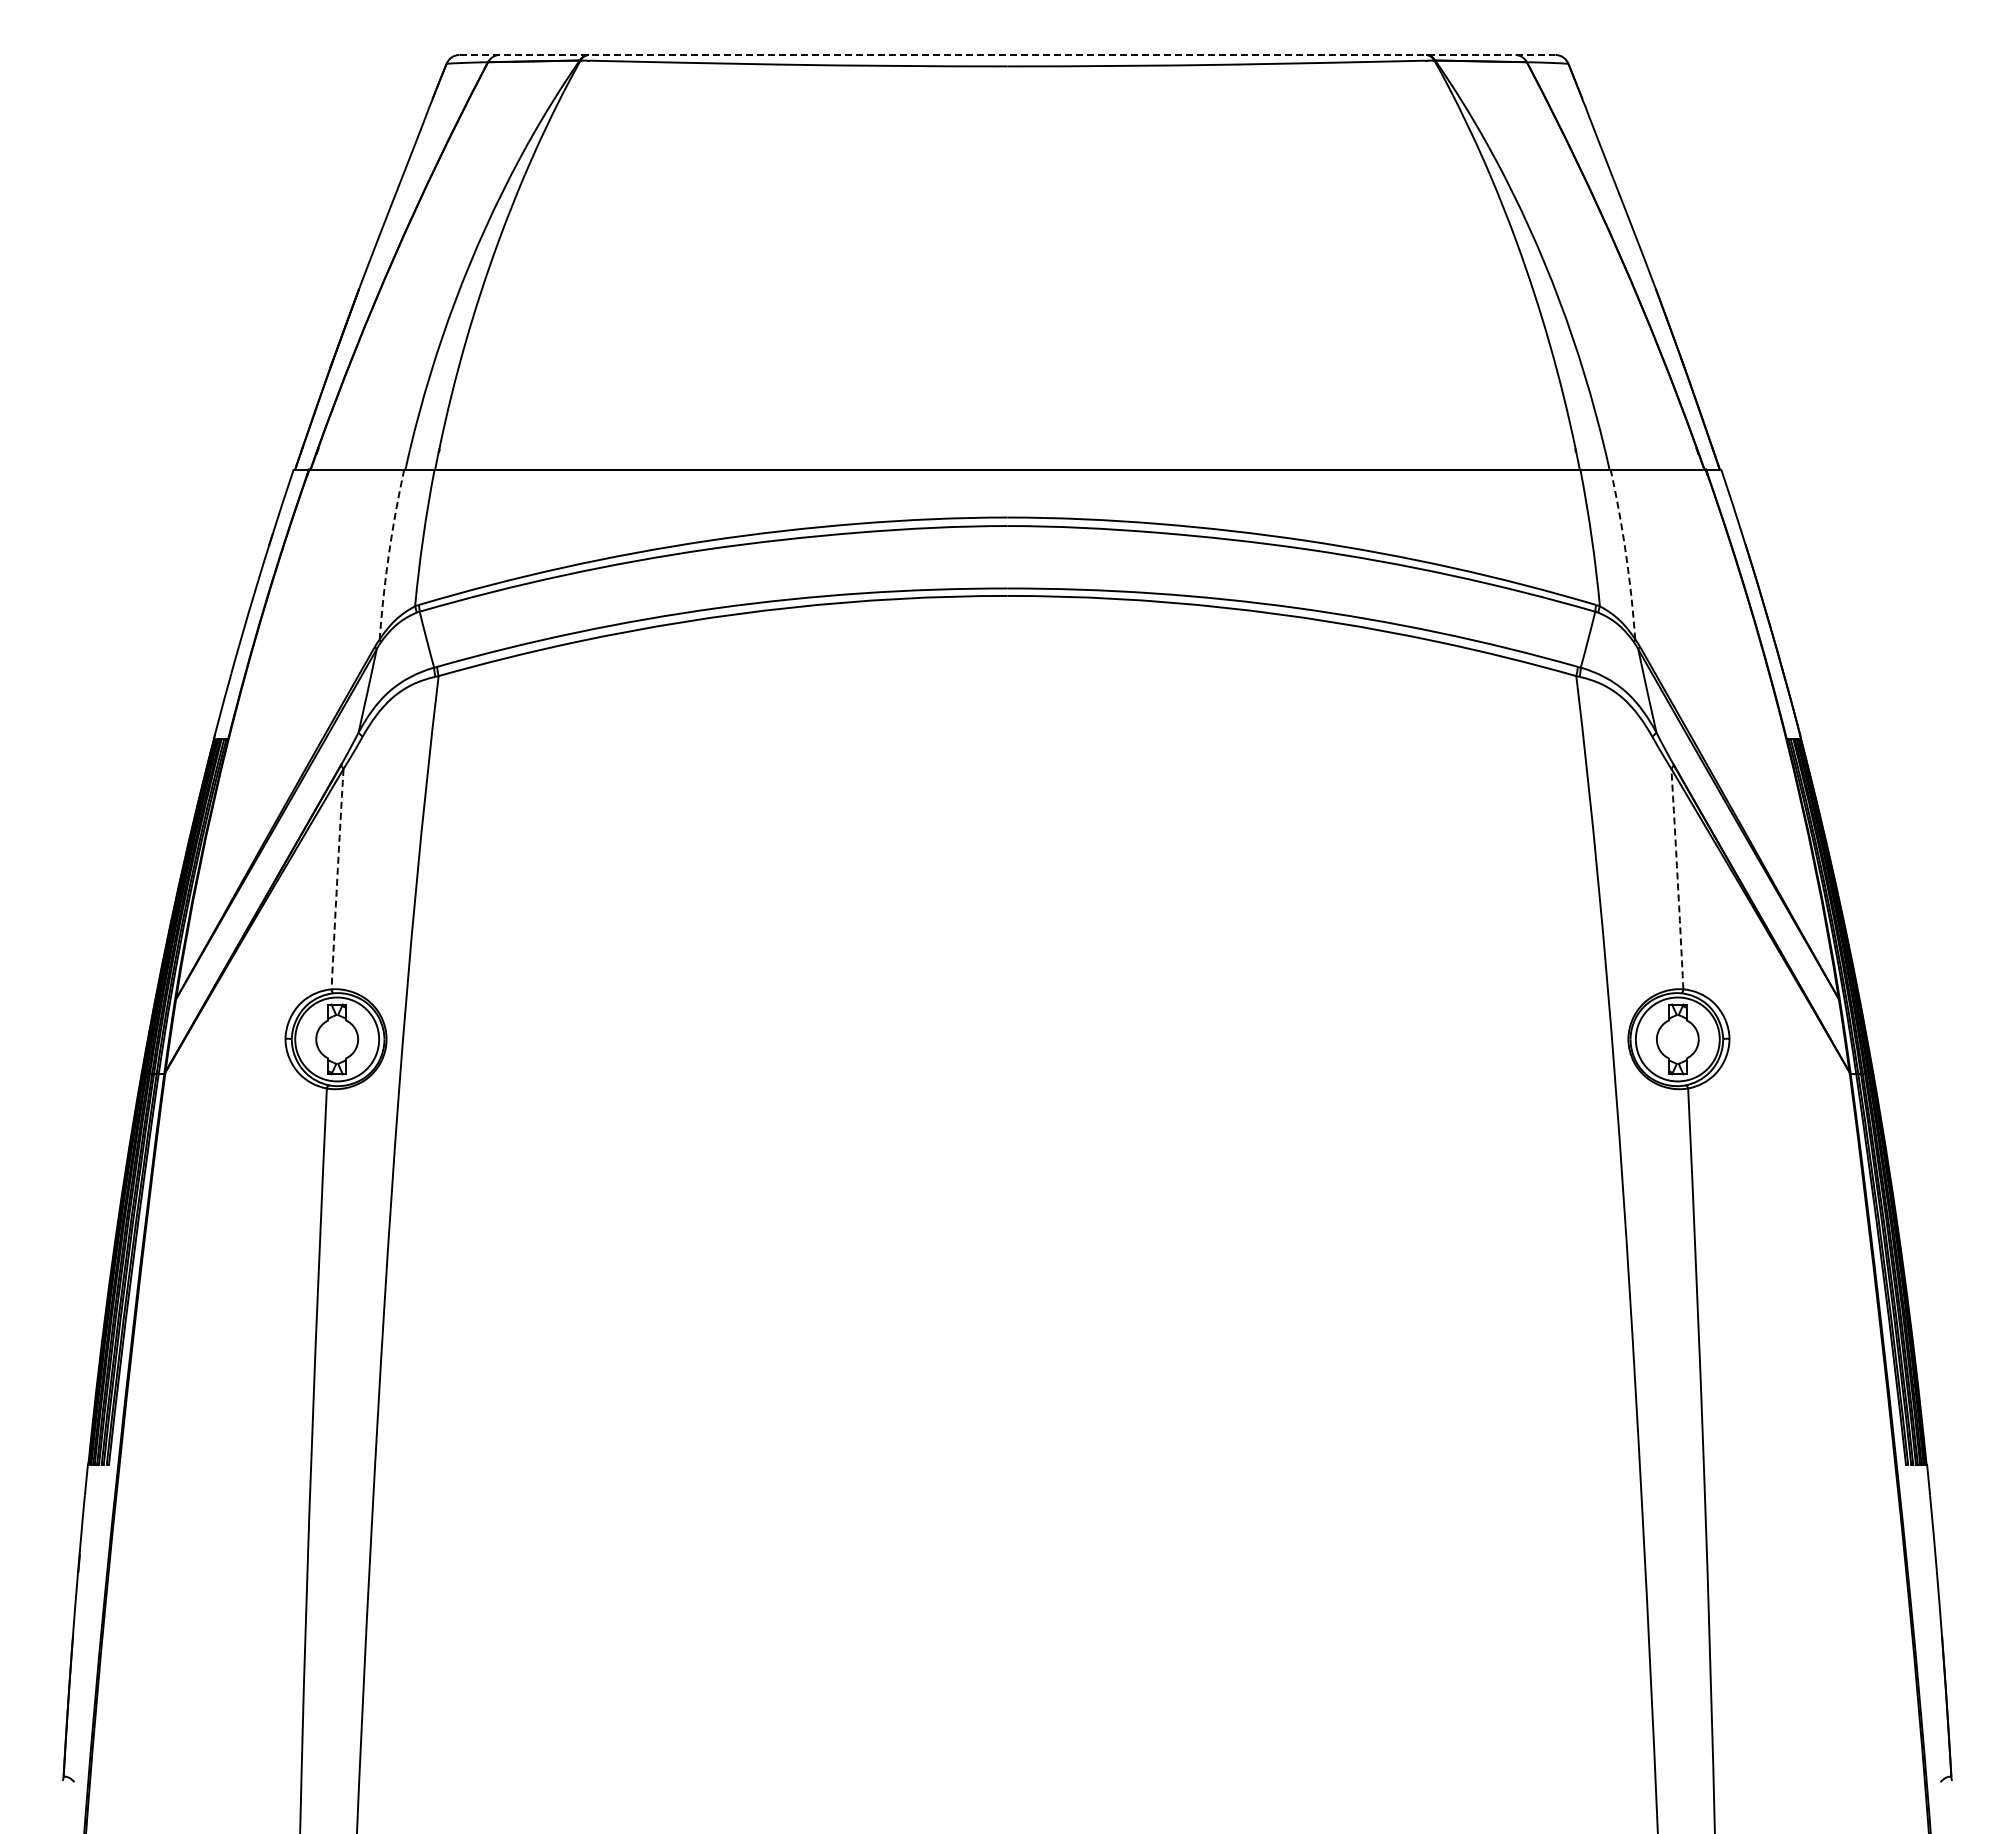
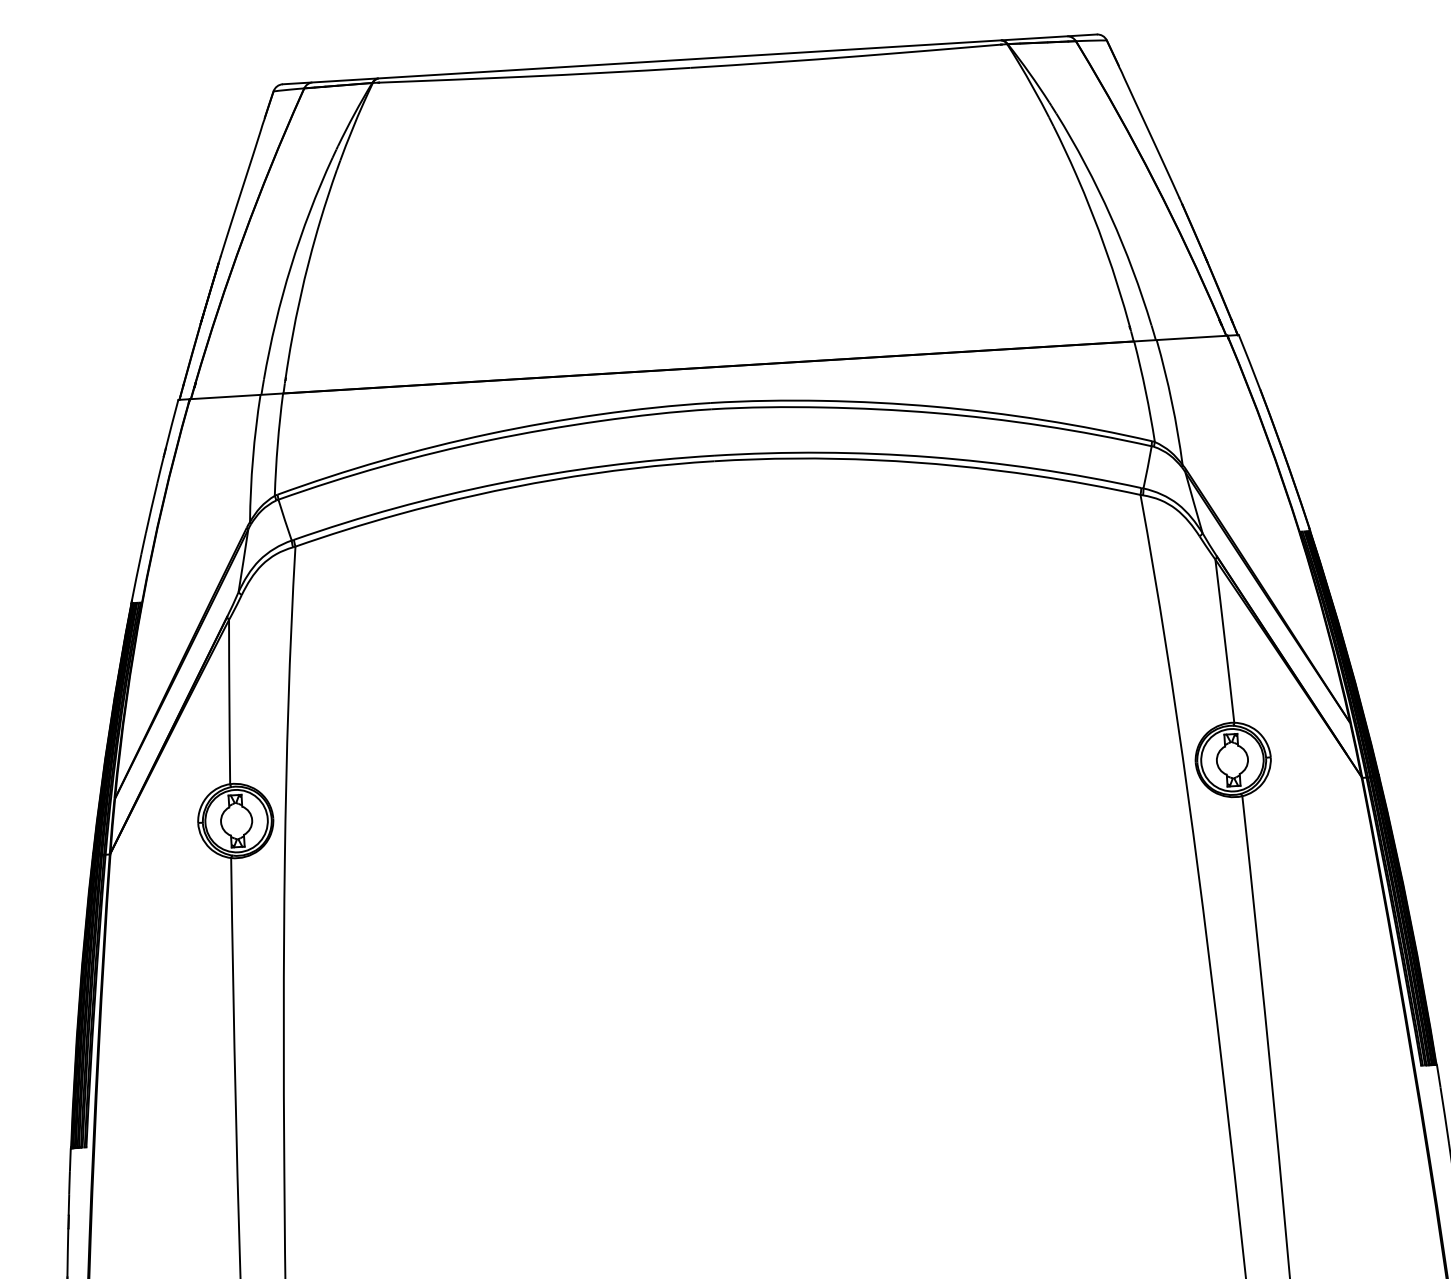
line: (1007, 54) -> (689, 59), dashed -> solid
arc: (388, 554) -> (252, 458), dashed -> solid
arc: (1626, 554) -> (1172, 402), dashed -> solid
arc: (337, 879) -> (229, 702), dashed -> solid
arc: (1677, 879) -> (1224, 641), dashed -> solid

